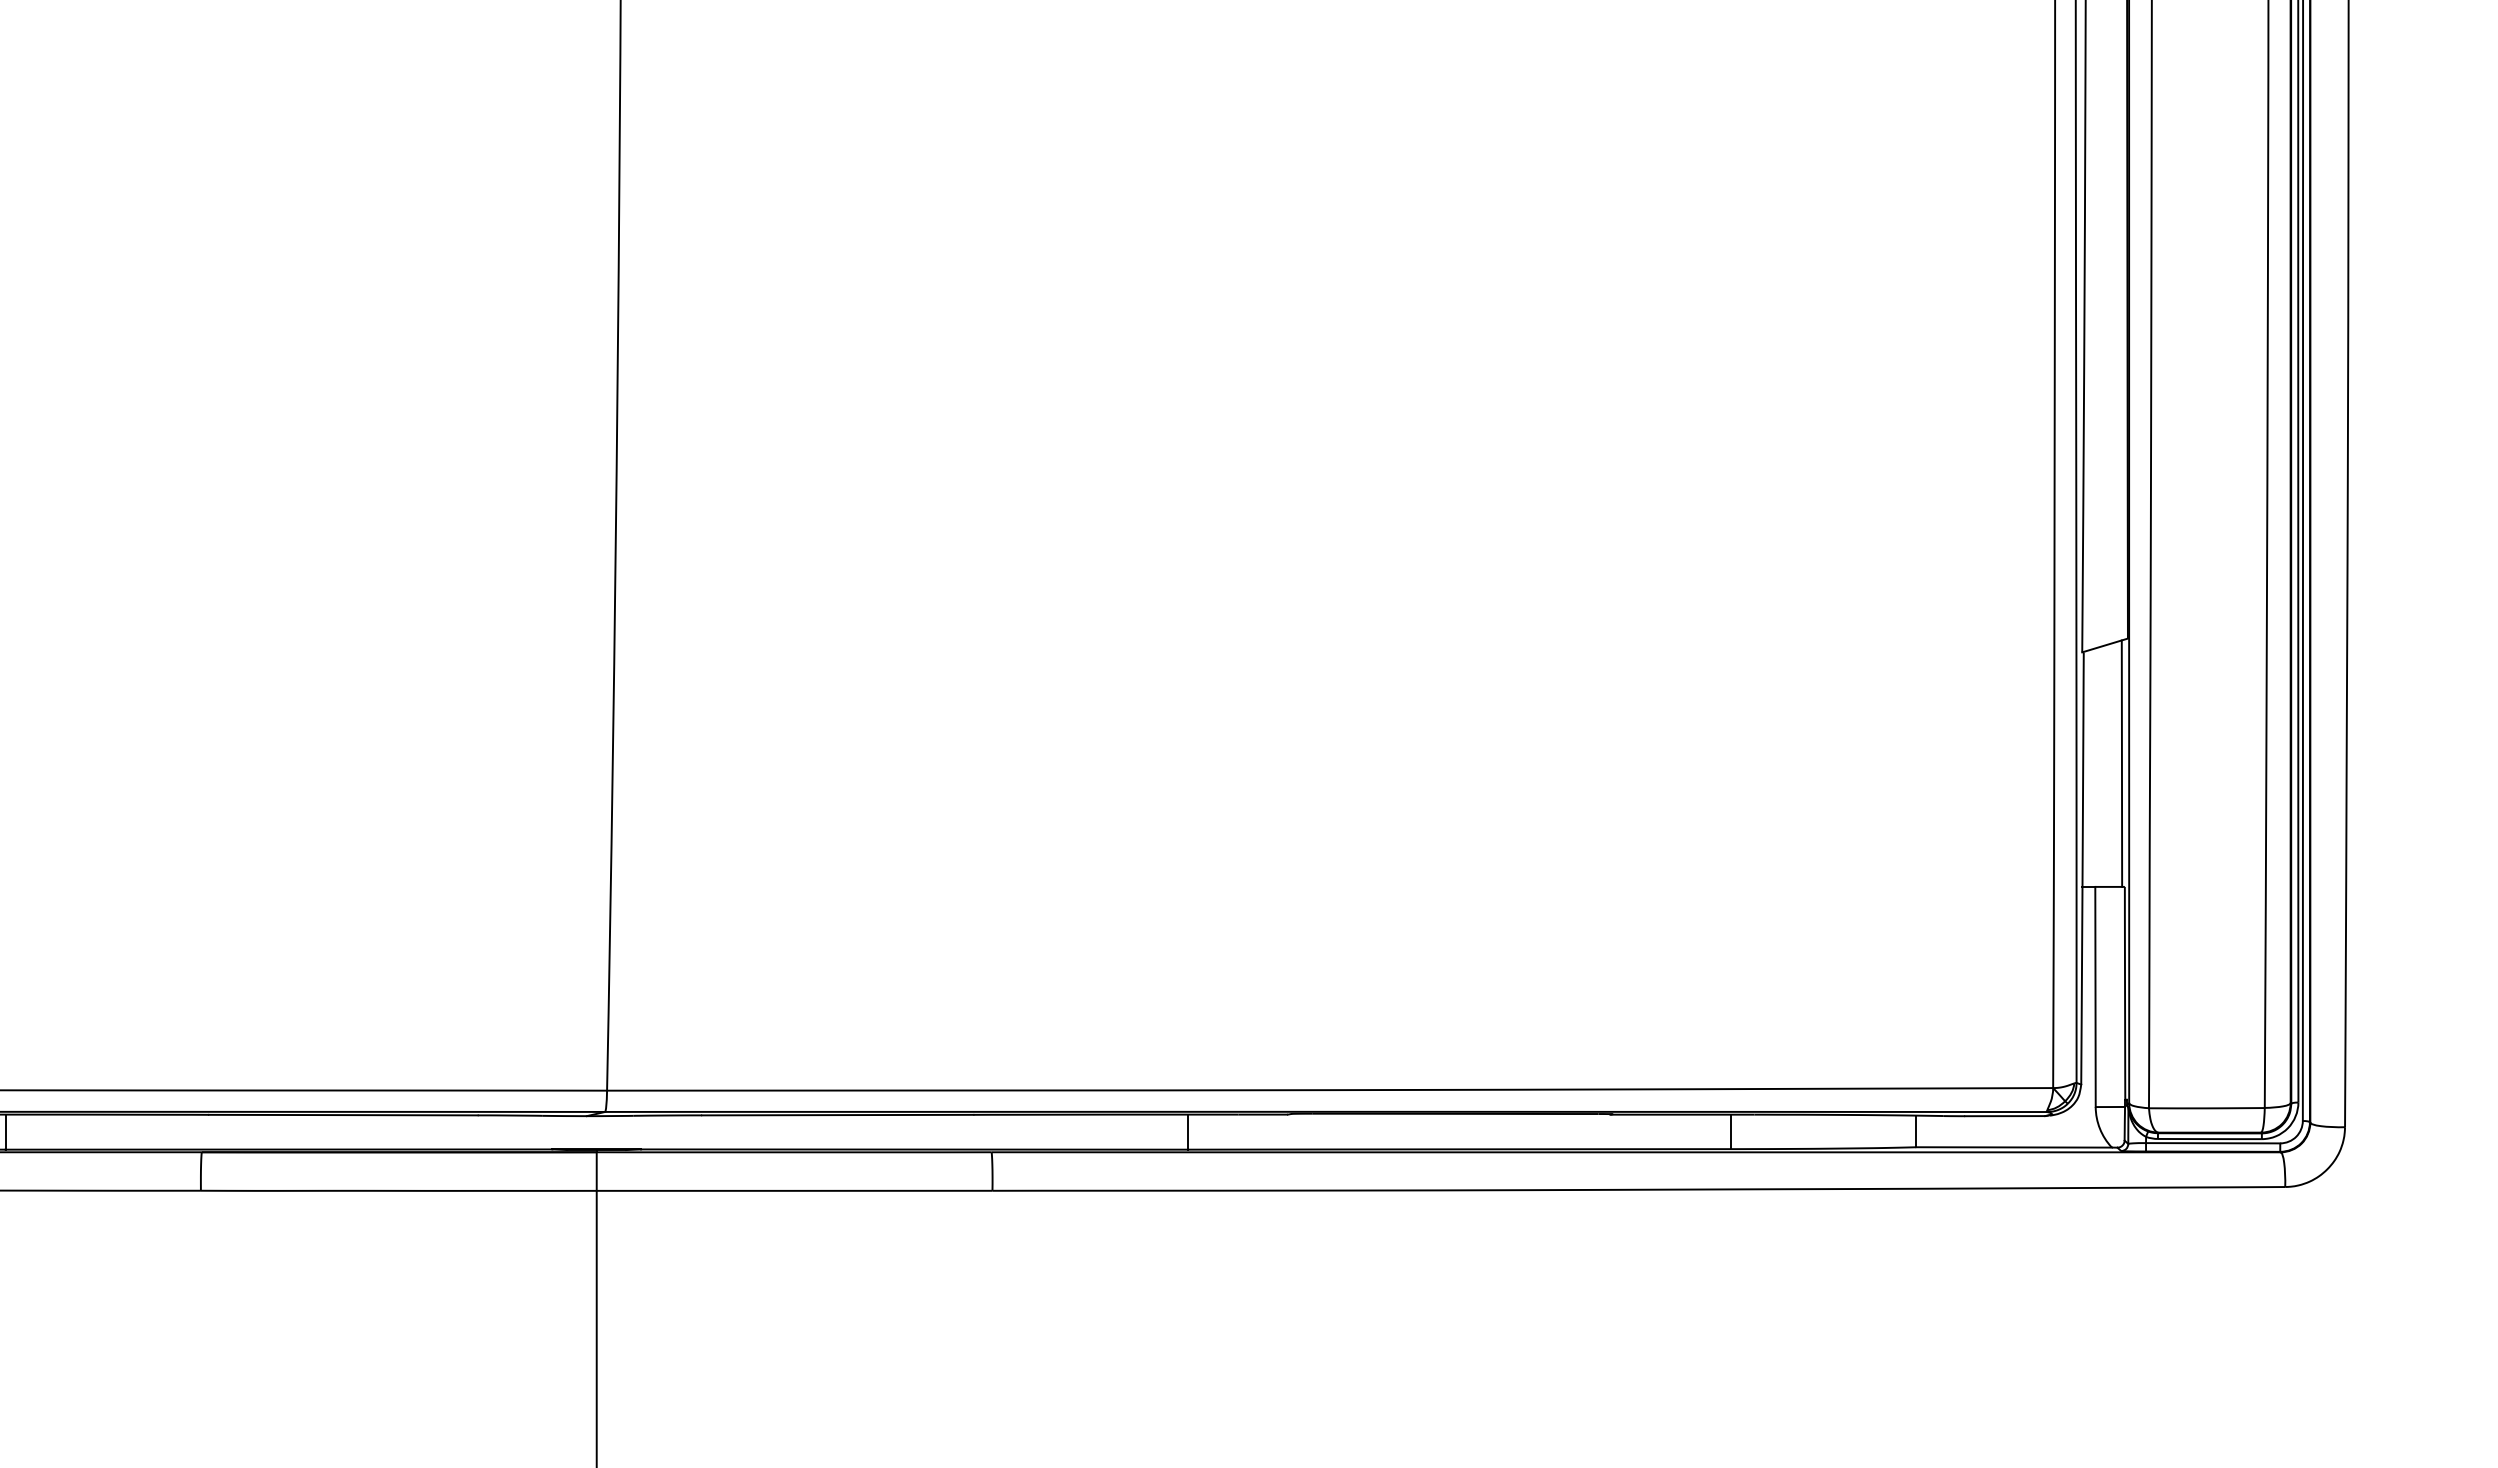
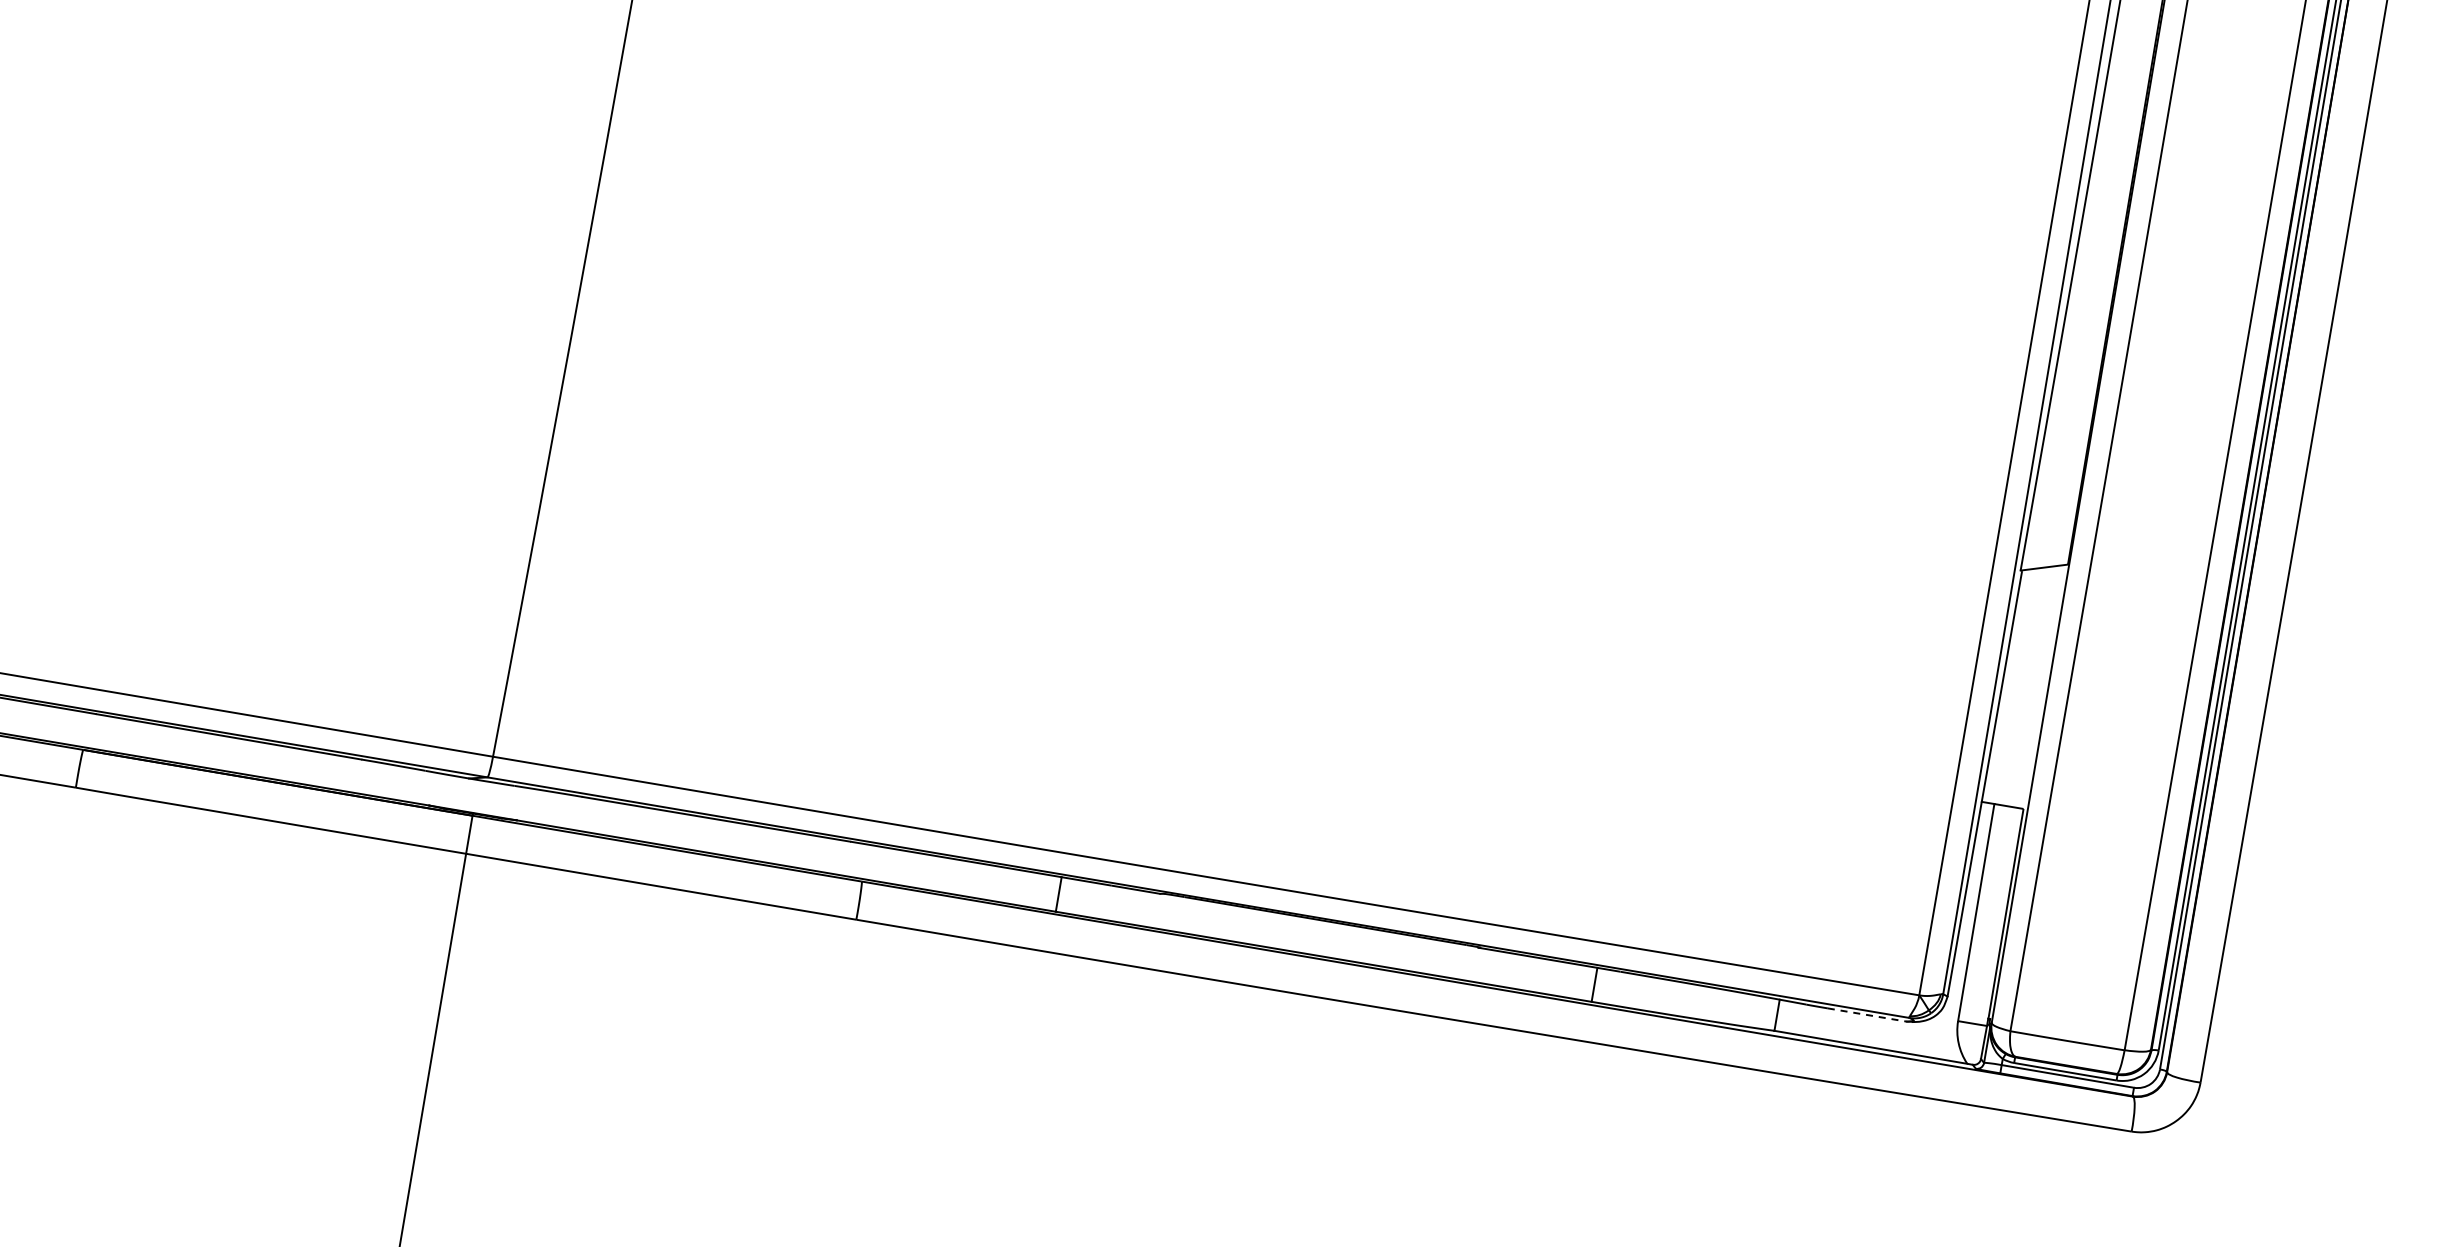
line: (2121, 763) -> (2040, 686), removed
line: (2005, 1116) -> (1867, 1015), solid -> dashed

